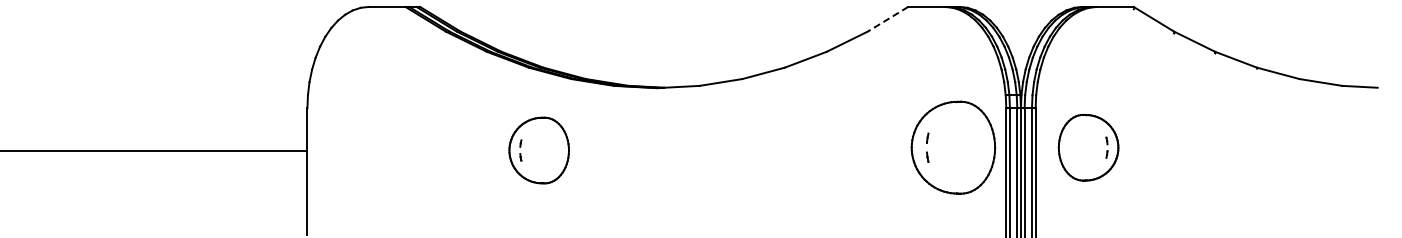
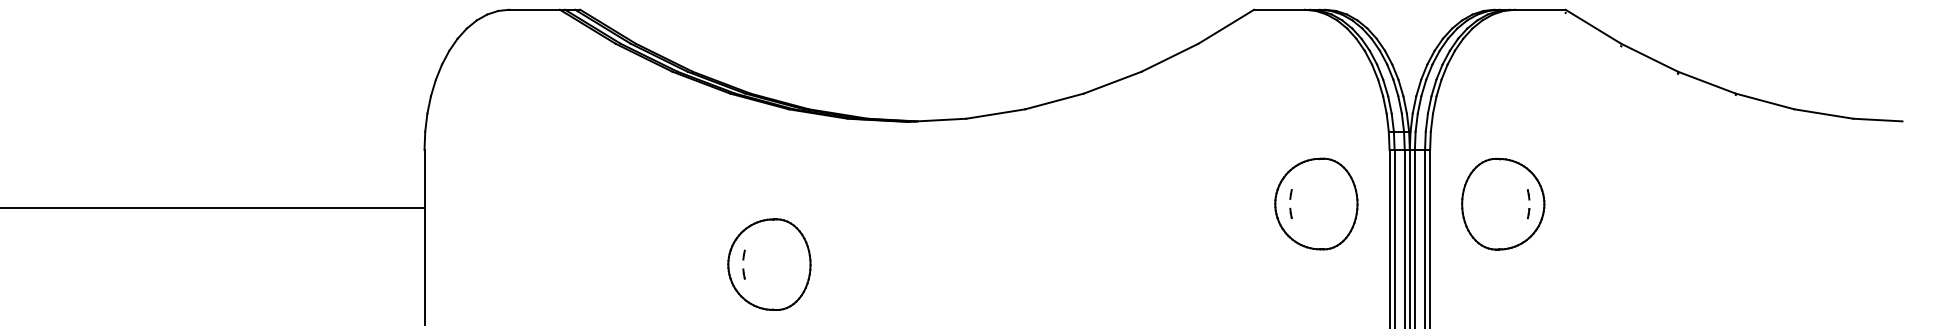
line: (888, 19) -> (1226, 27), dashed -> solid
part: (952, 147) -> (1315, 203), size x0.71
part: (538, 150) -> (768, 264), moved

